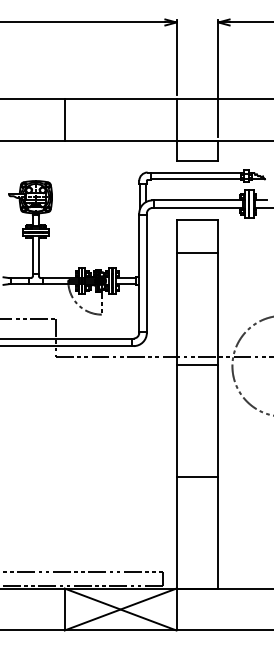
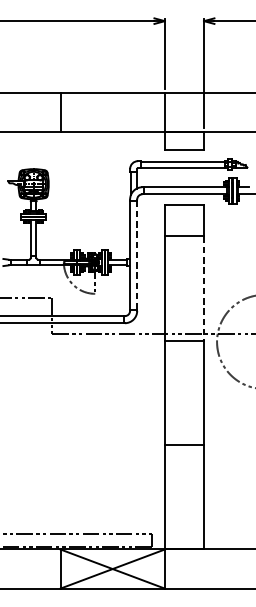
line: (146, 272) -> (136, 254), solid -> dashed
line: (218, 309) -> (204, 289), solid -> dashed

